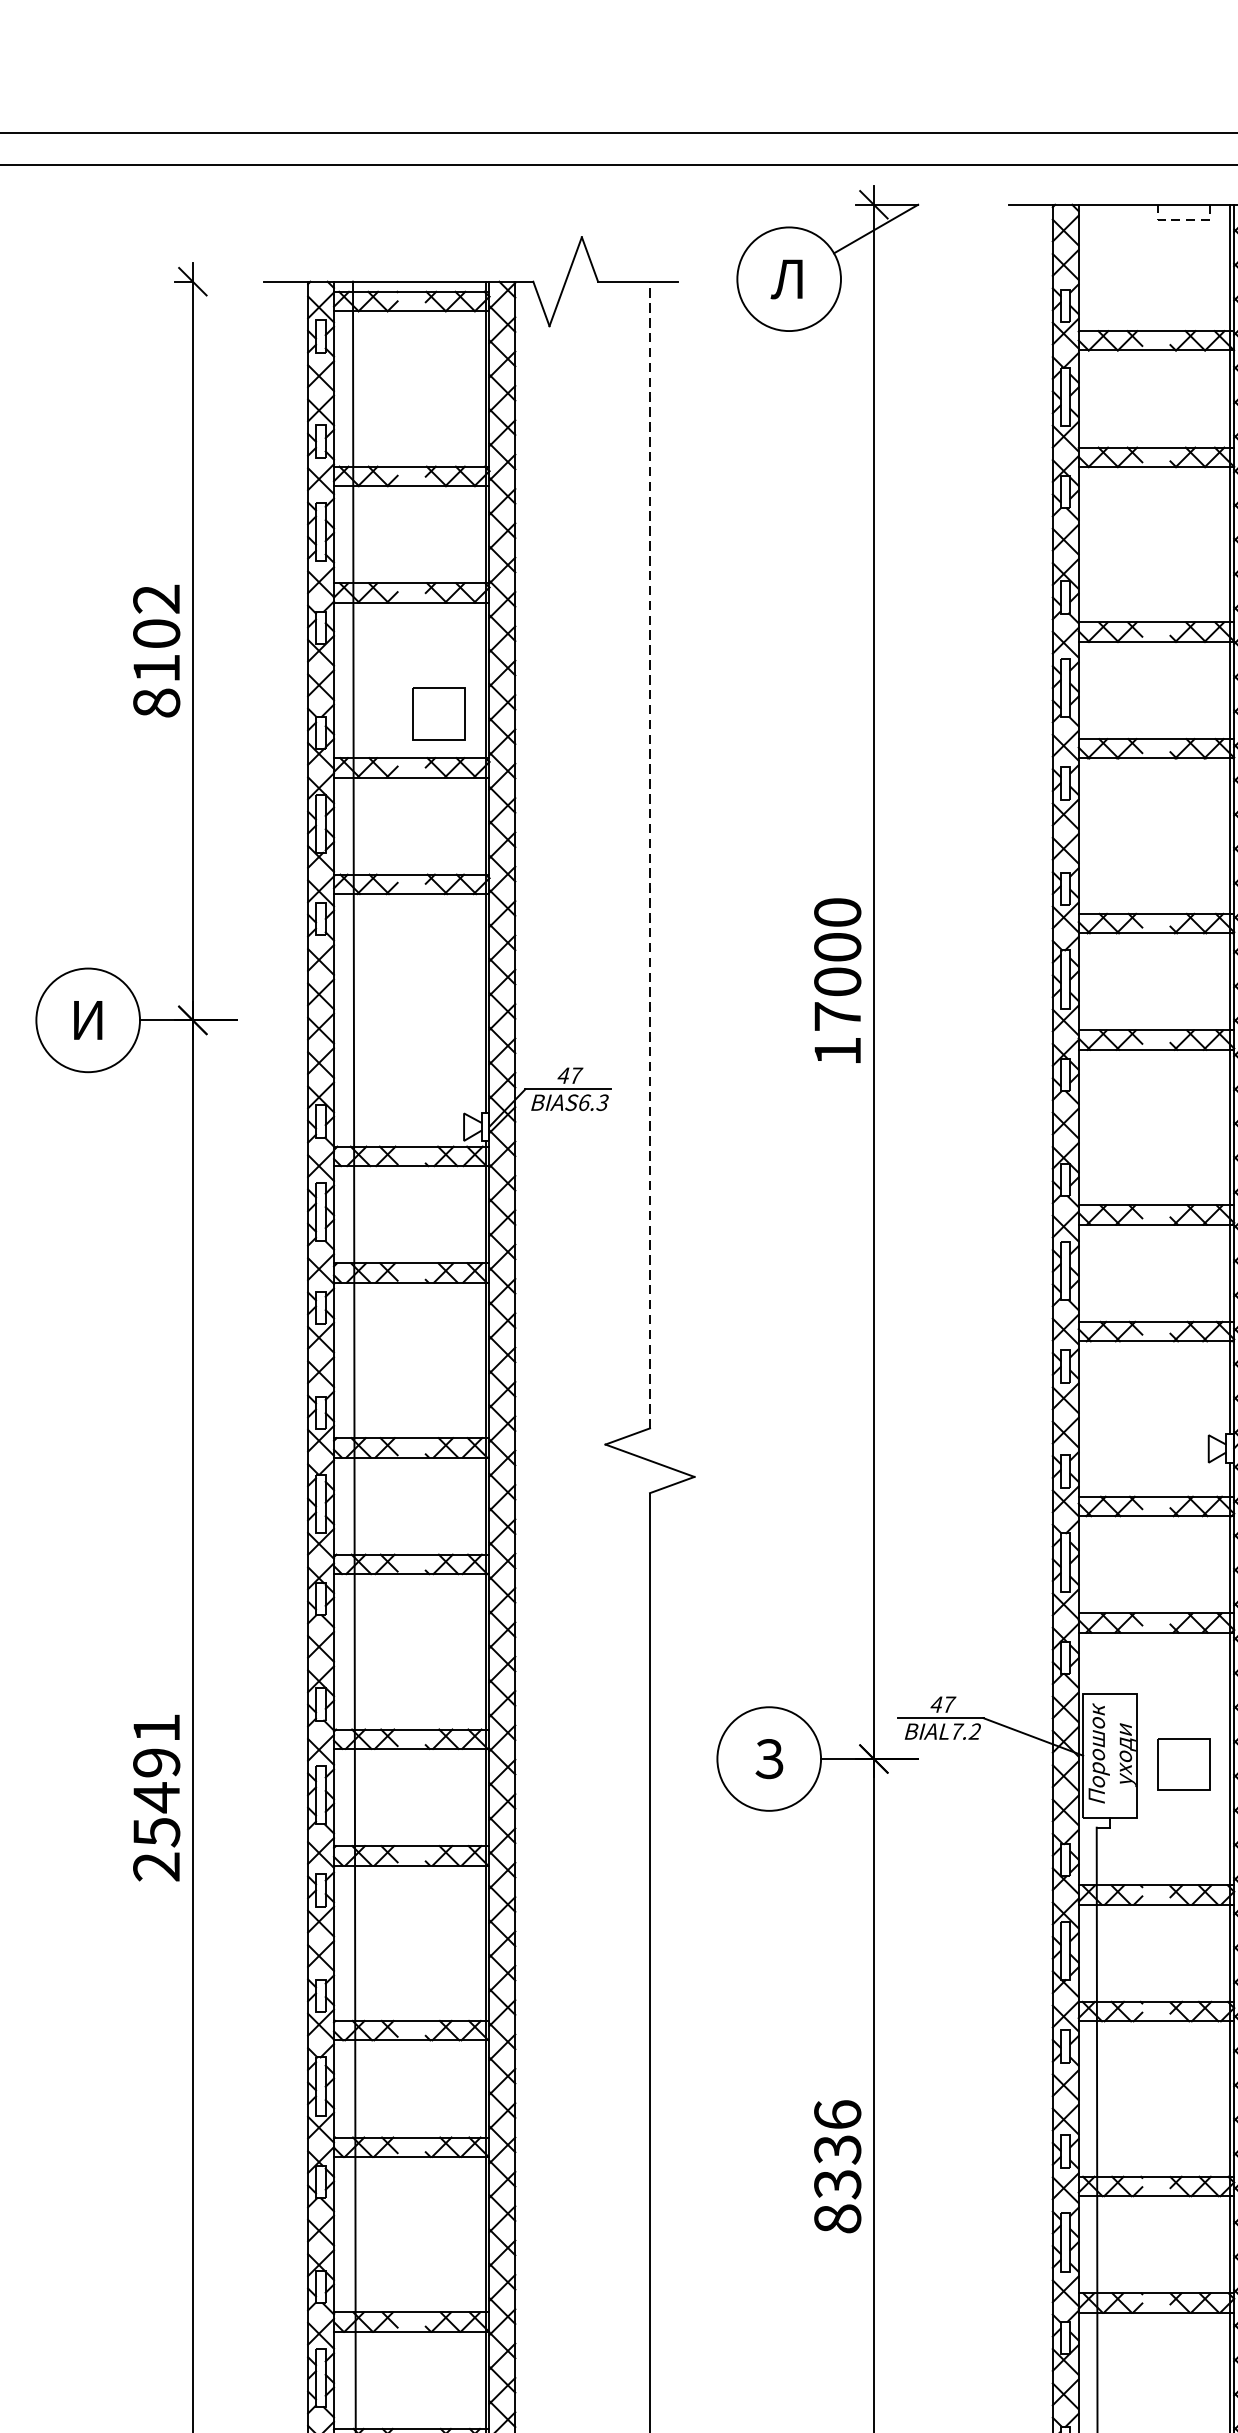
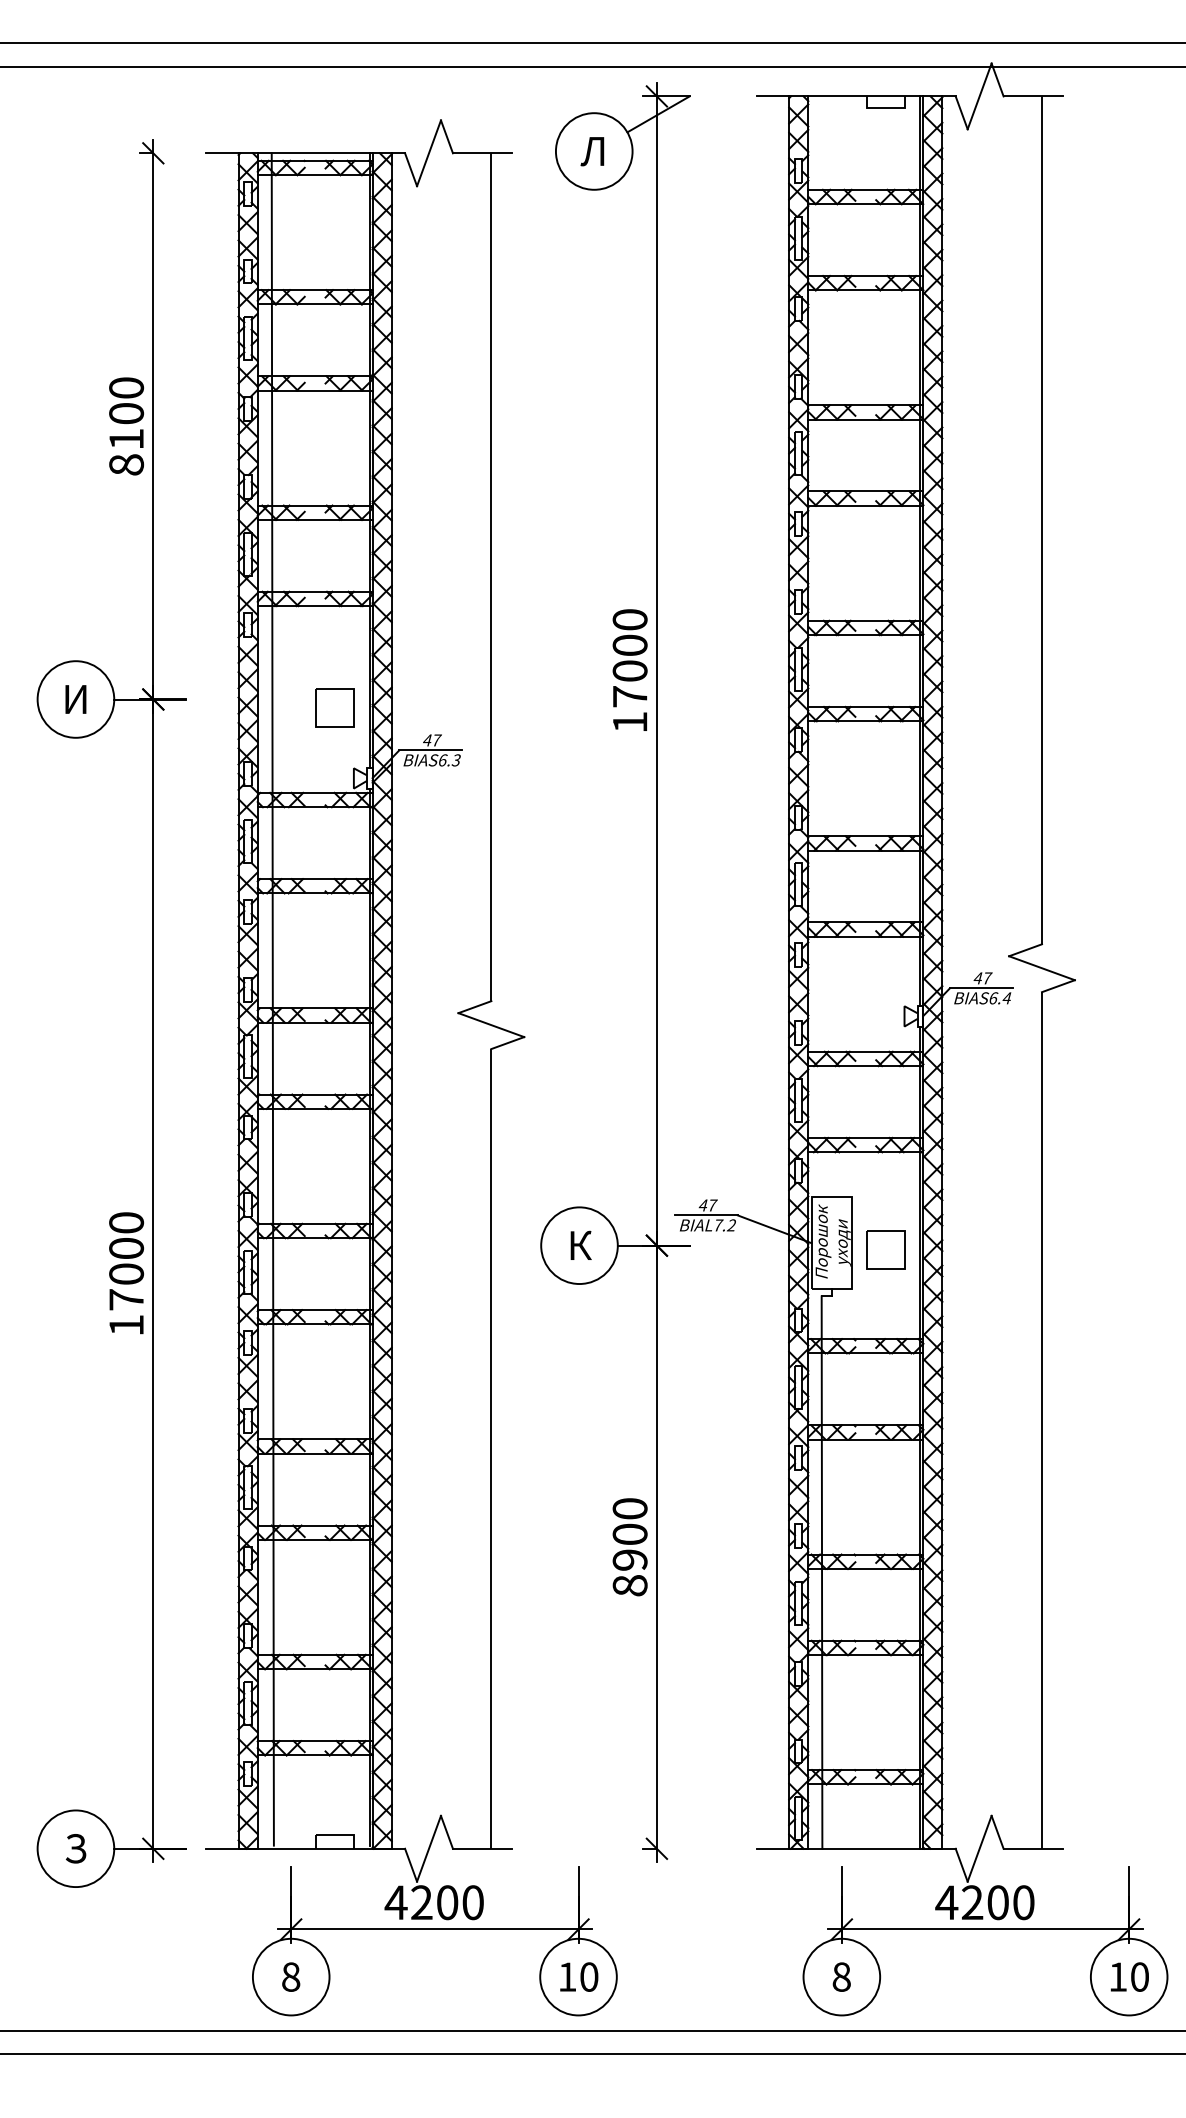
line: (1183, 219) -> (885, 107), dashed -> solid
text: (156, 598) -> (126, 387), 8102 -> 8100
part: (437, 713) -> (334, 707), moved
line: (650, 855) -> (491, 577), dashed -> solid
text: (770, 1758) -> (580, 1245), З -> К
text: (156, 1798) -> (126, 1274), 25491 -> 17000
text: (836, 2149) -> (629, 1534), 8336 -> 8900

